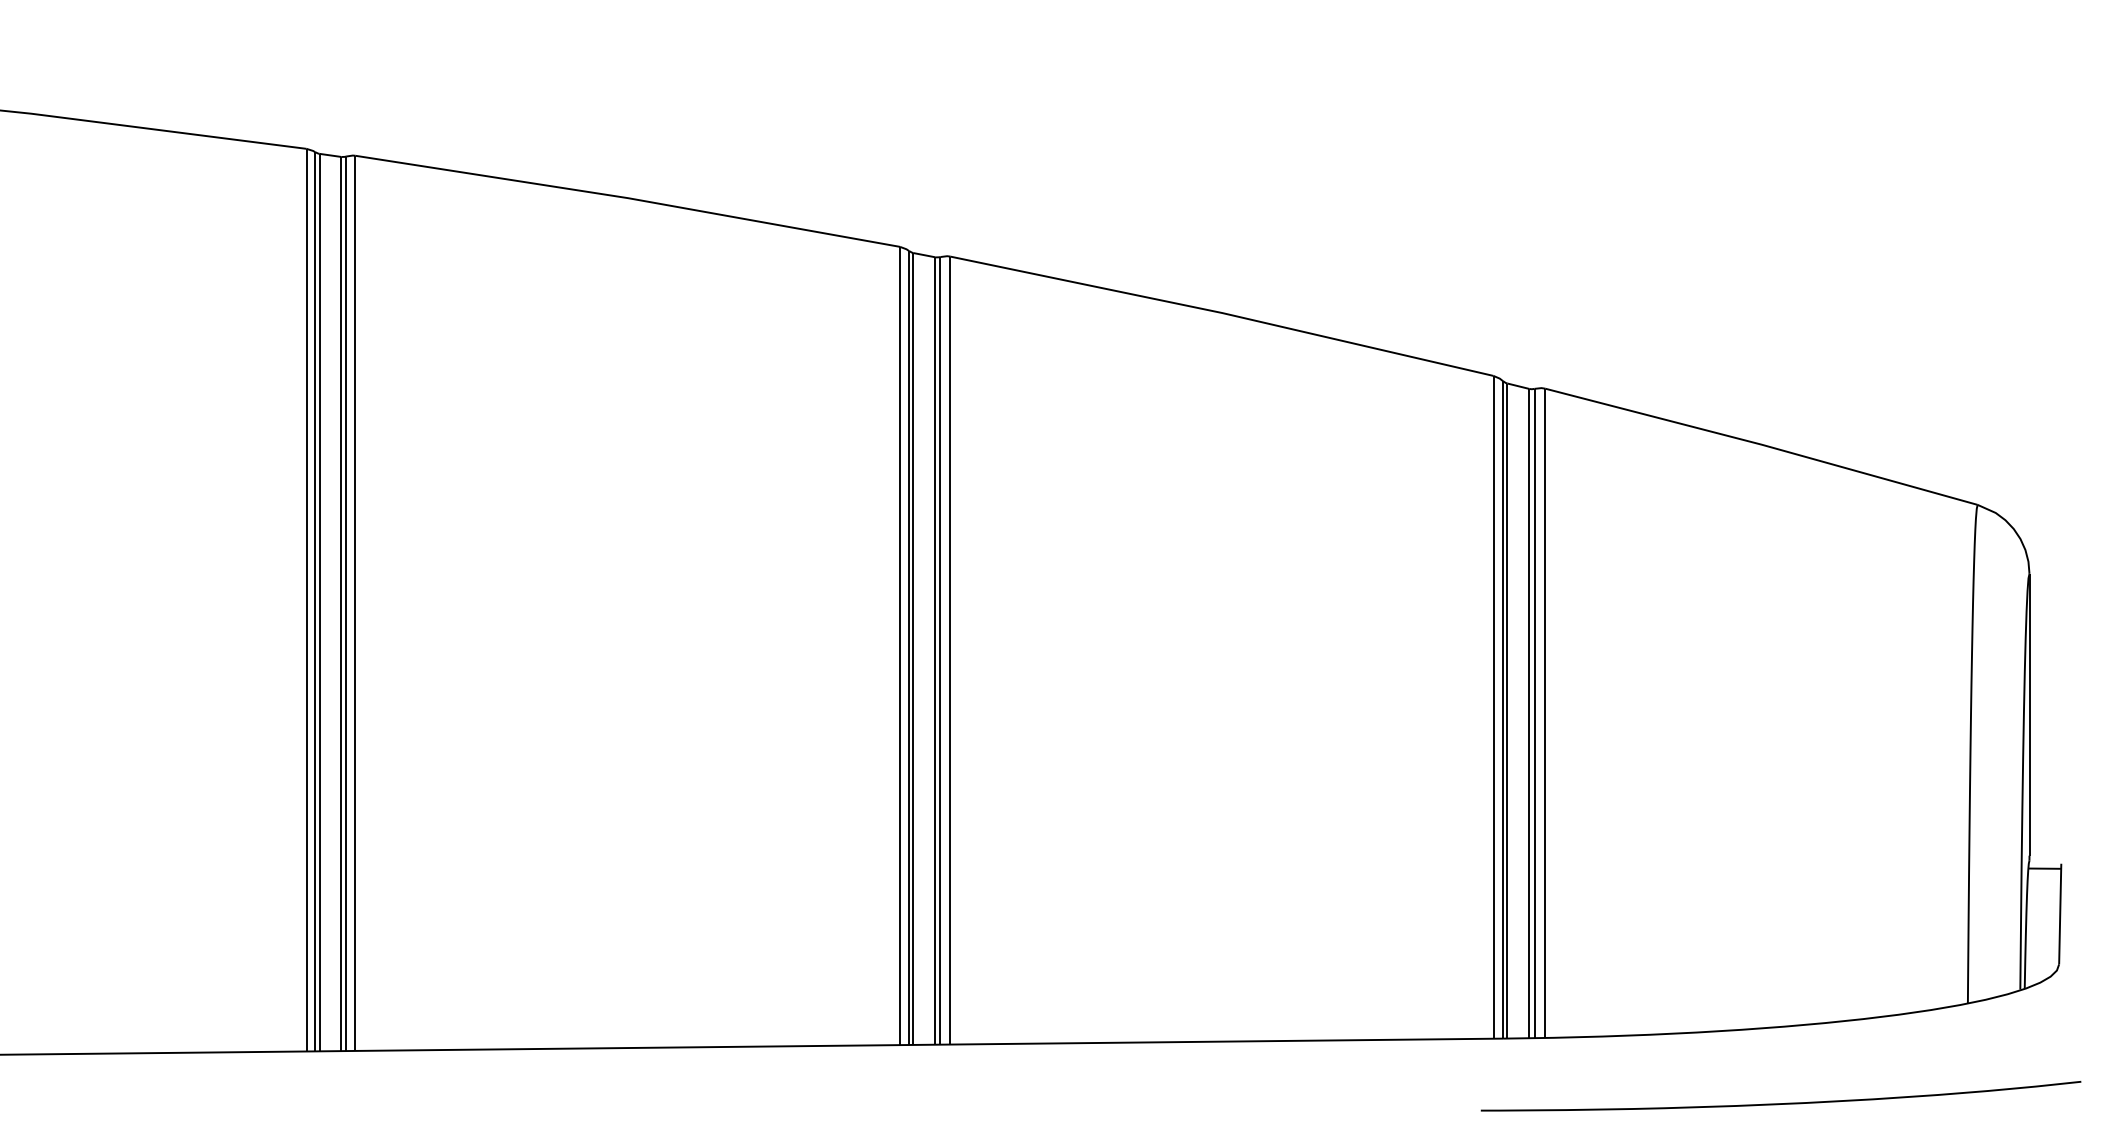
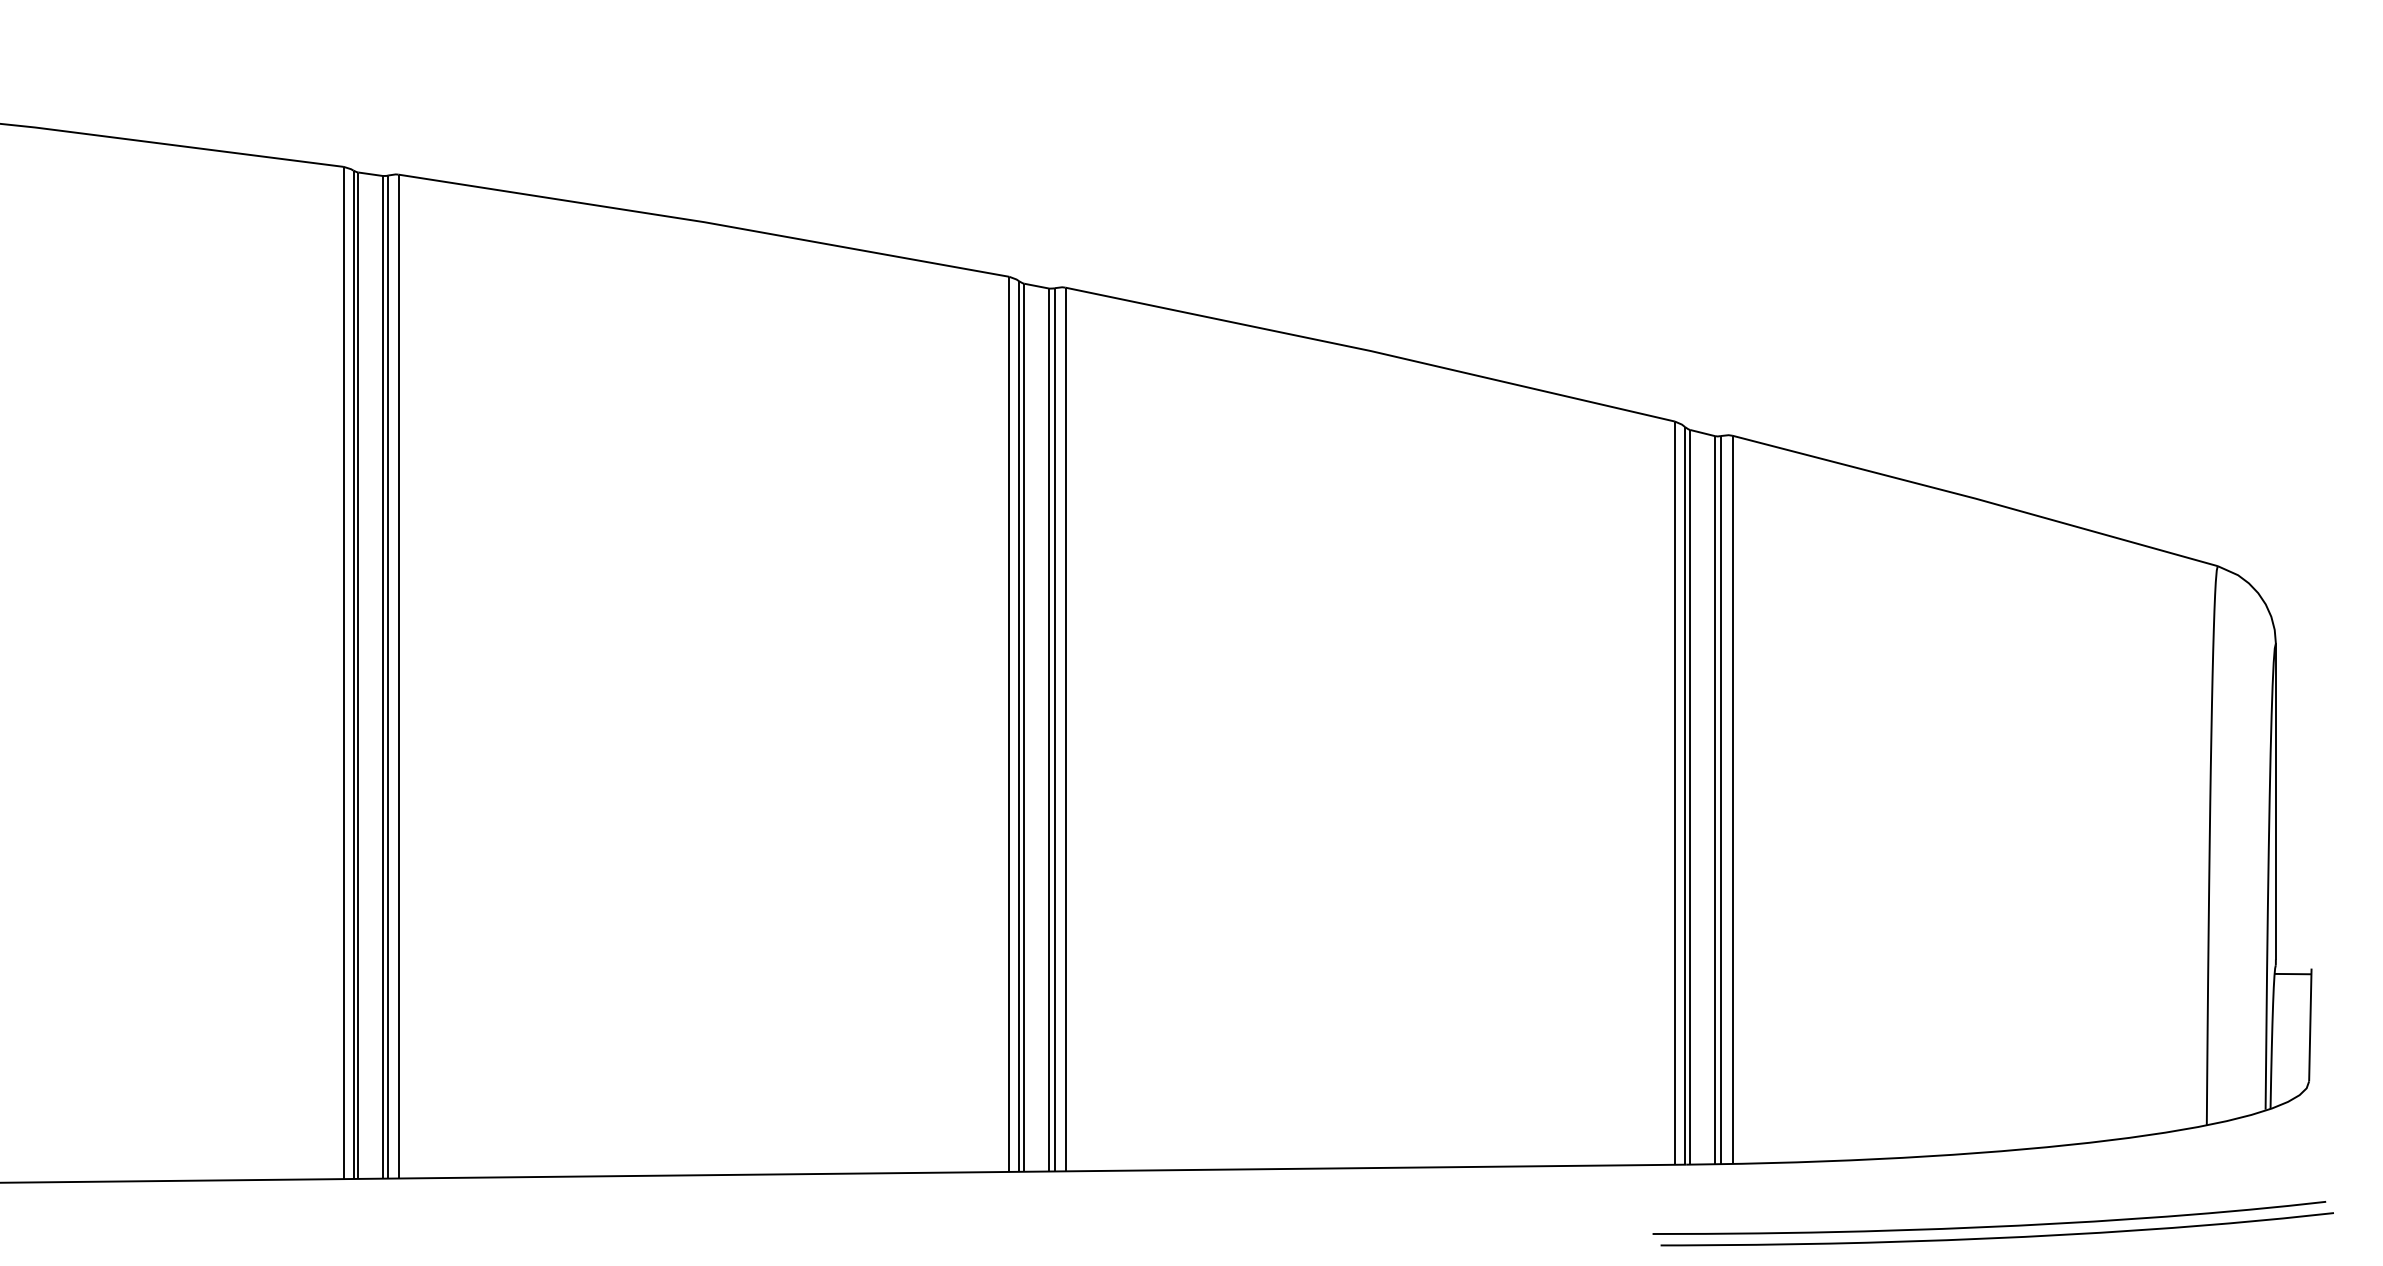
curve: (1773, 1093) -> (1988, 1226), added

